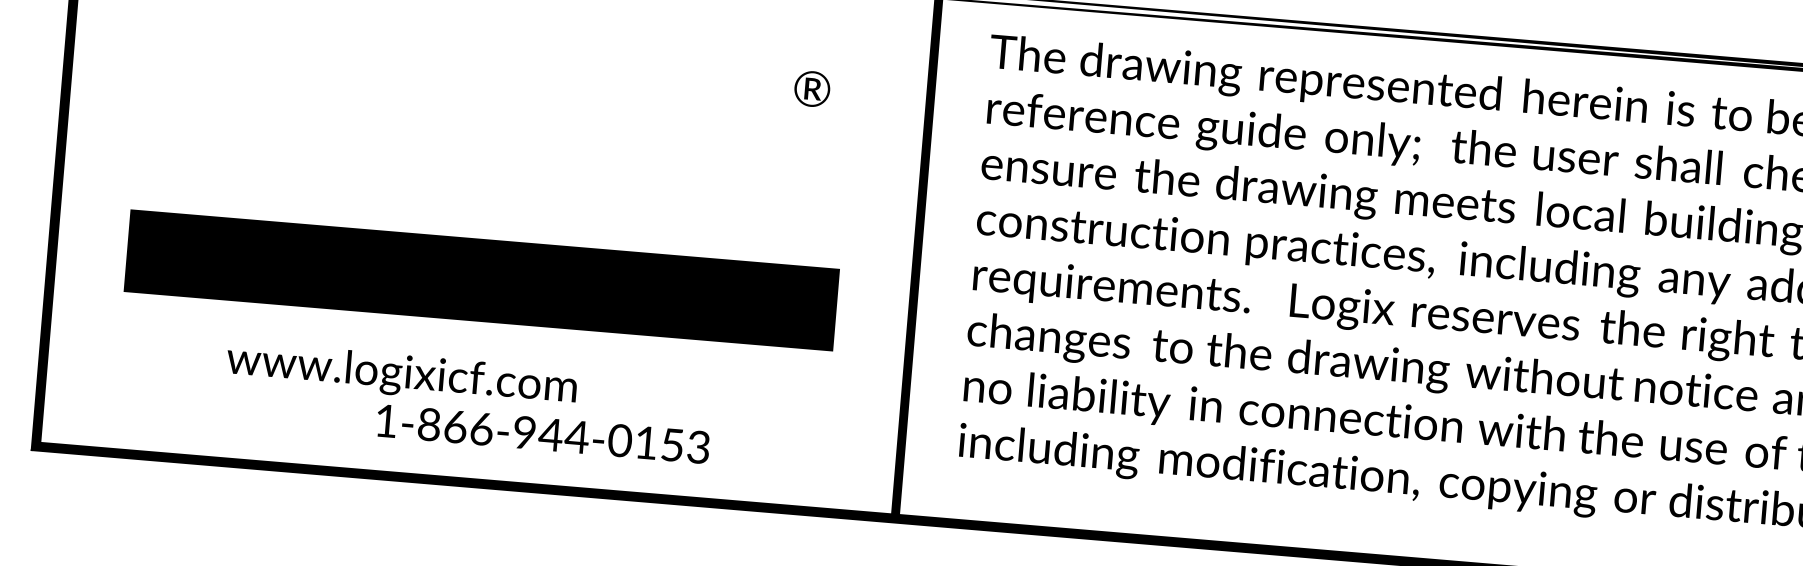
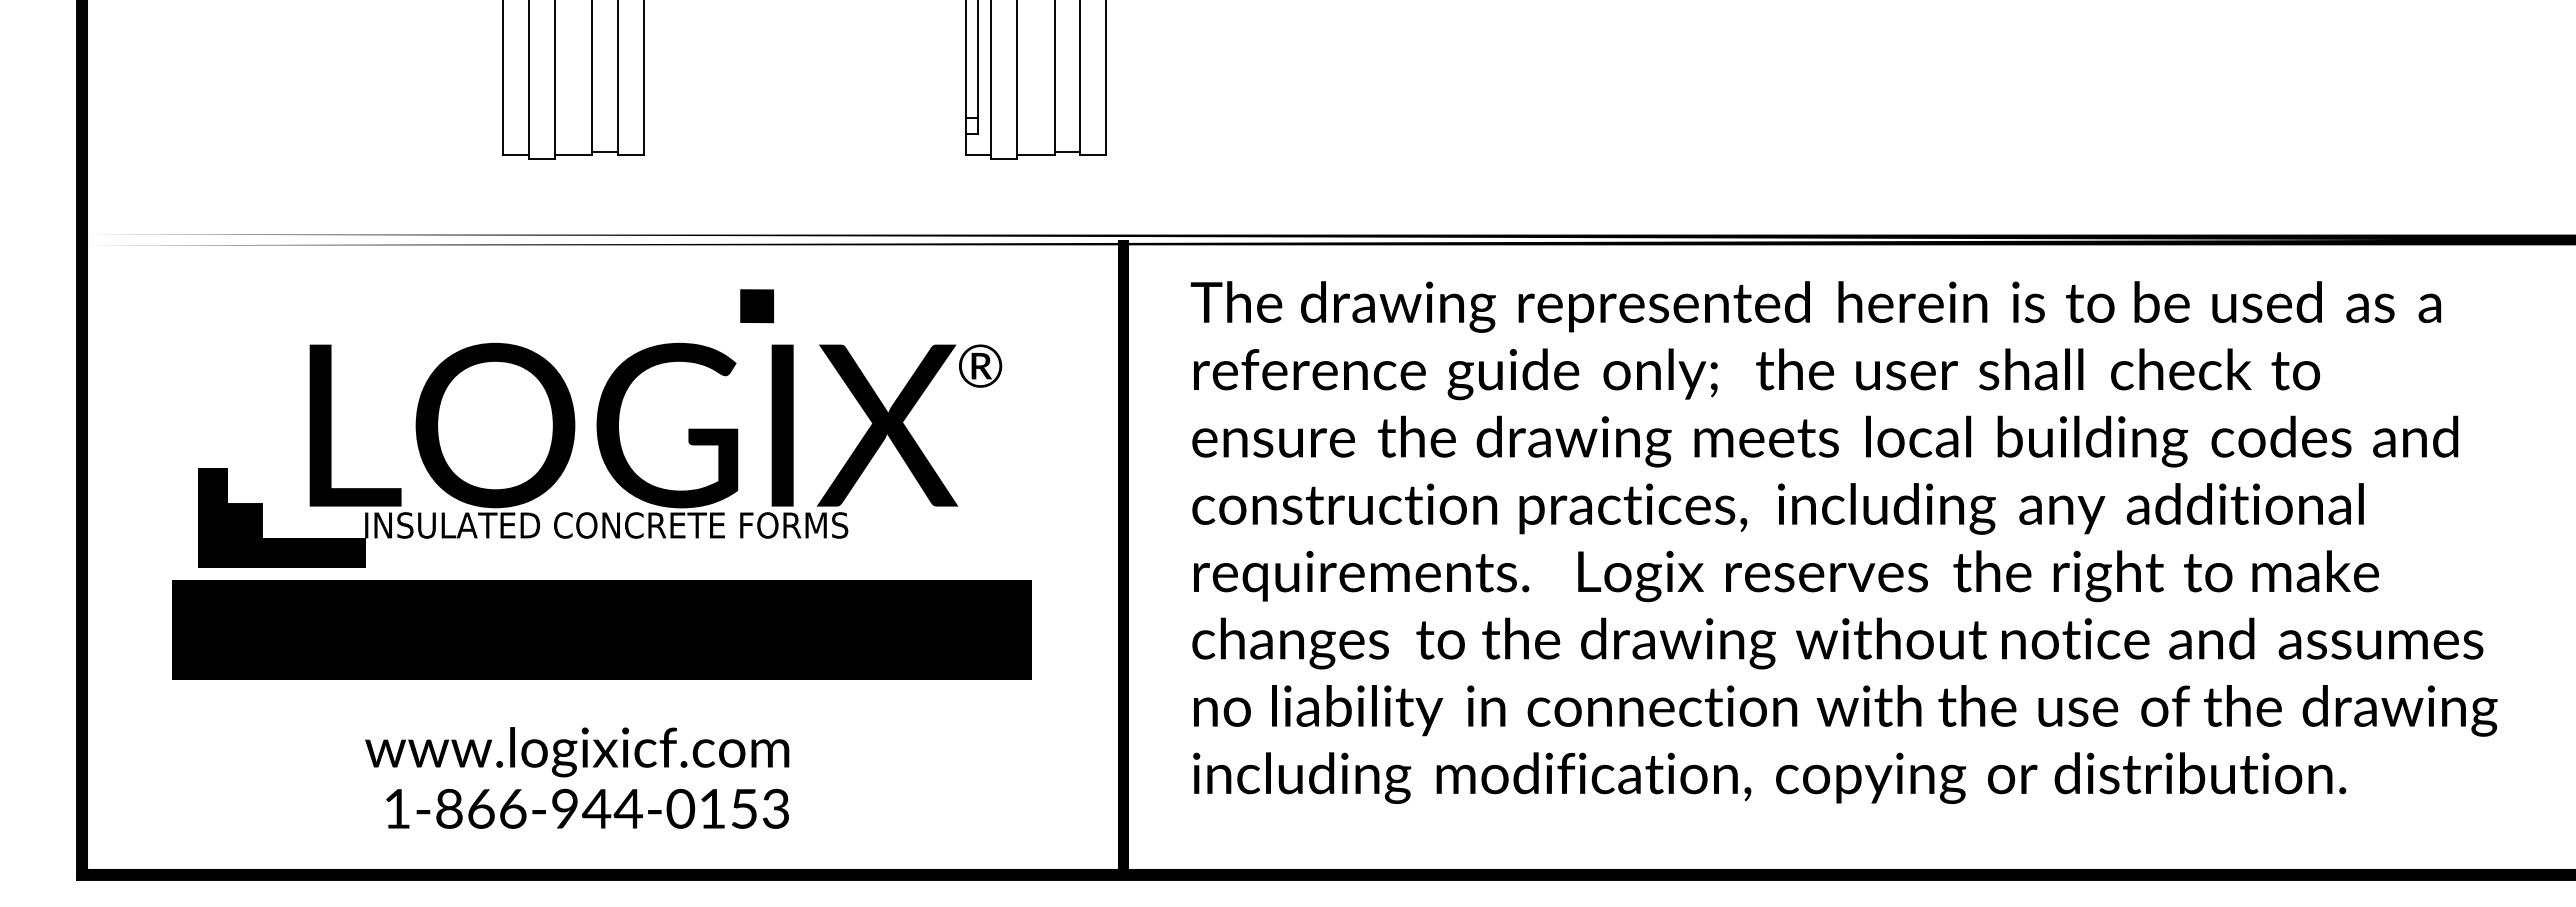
fill: (632, 24) -> (757, 306), added
part: (468, 133) -> (571, 454), added
text: (401, 375) -> (577, 752), moved
text: (543, 433) -> (587, 808), moved

